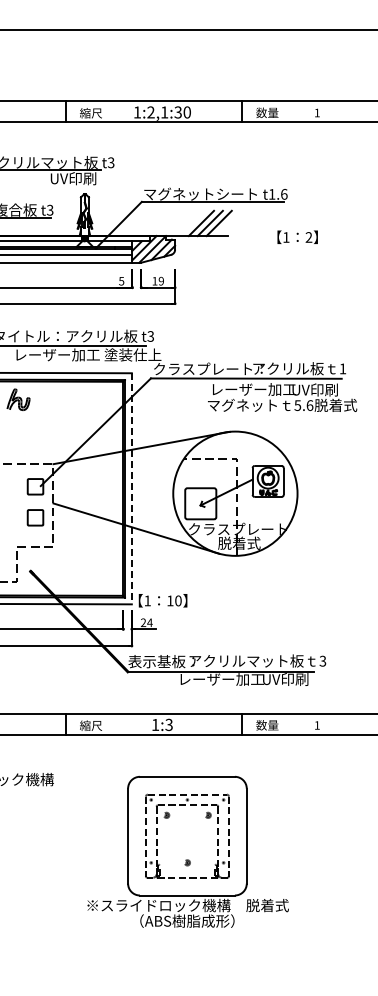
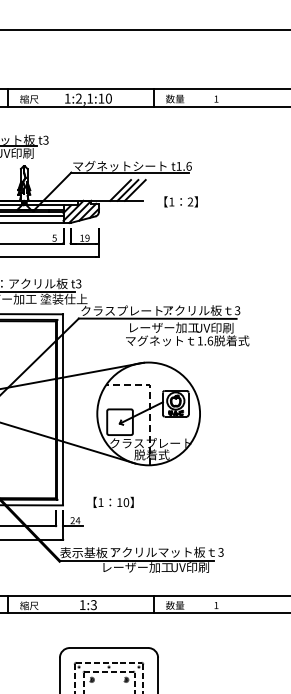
text: (177, 112) -> (100, 98), 1:2,1:30 -> 1:2,1:10
text: (297, 236) -> (181, 201), moved
text: (342, 368) -> (237, 310), 1 -> 3
text: (297, 405) -> (200, 340), 5.6 -> 1.6
line: (131, 488) -> (62, 409), dashed -> solid
text: (162, 600) -> (113, 502), moved

